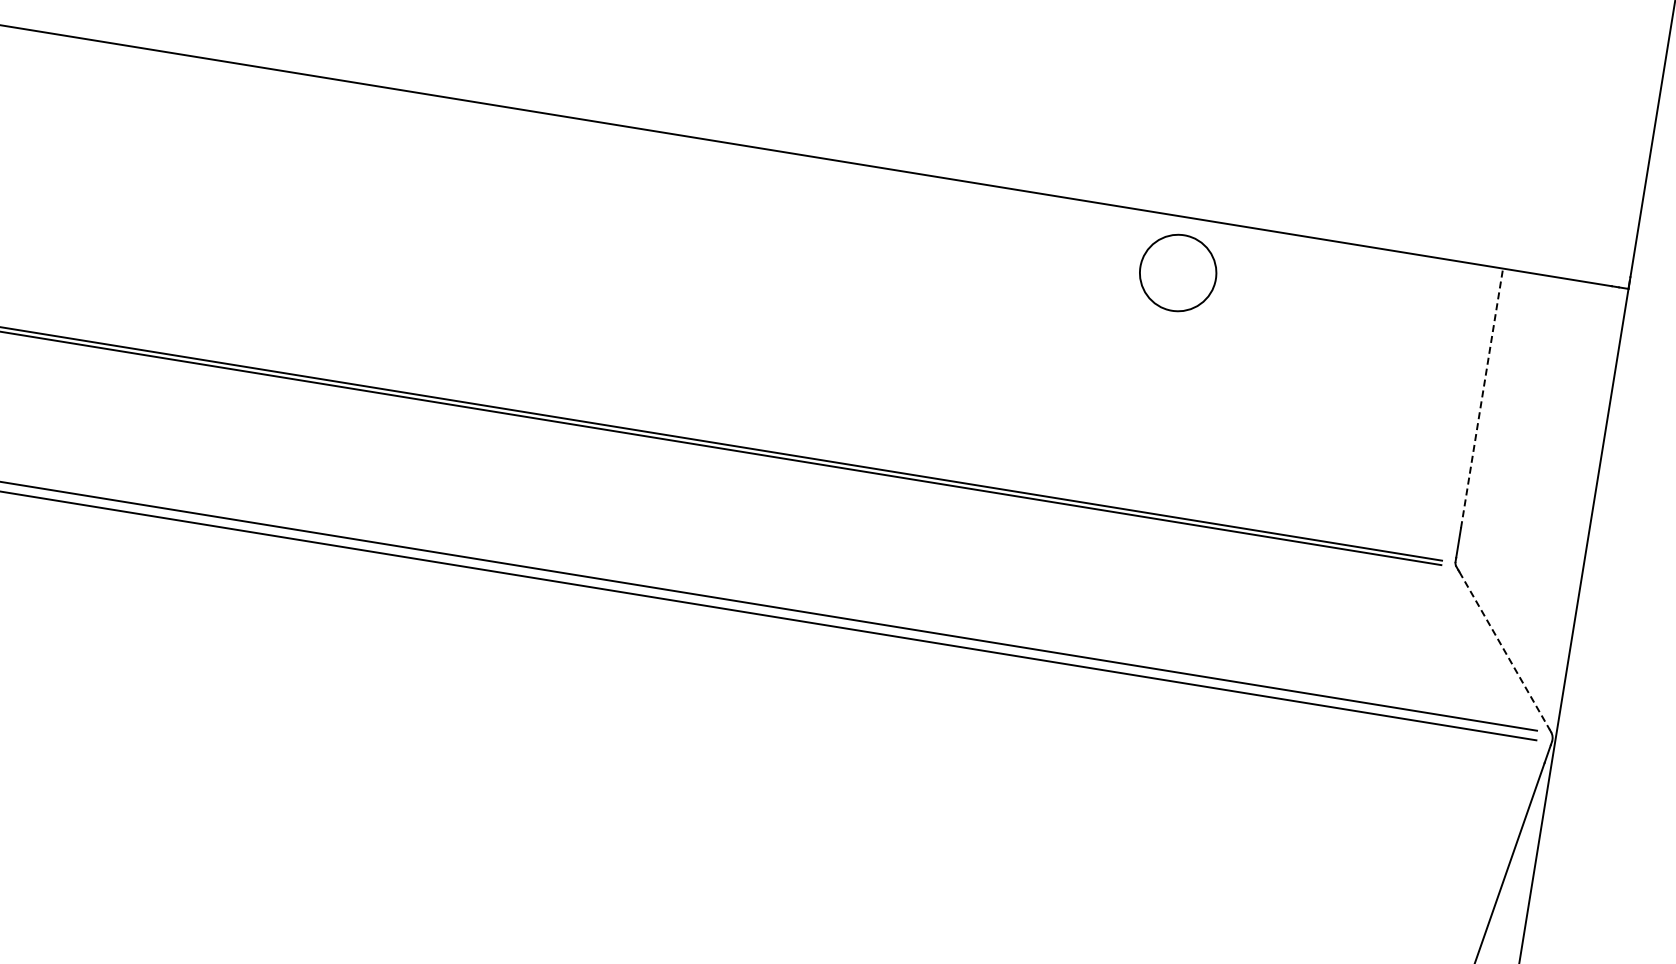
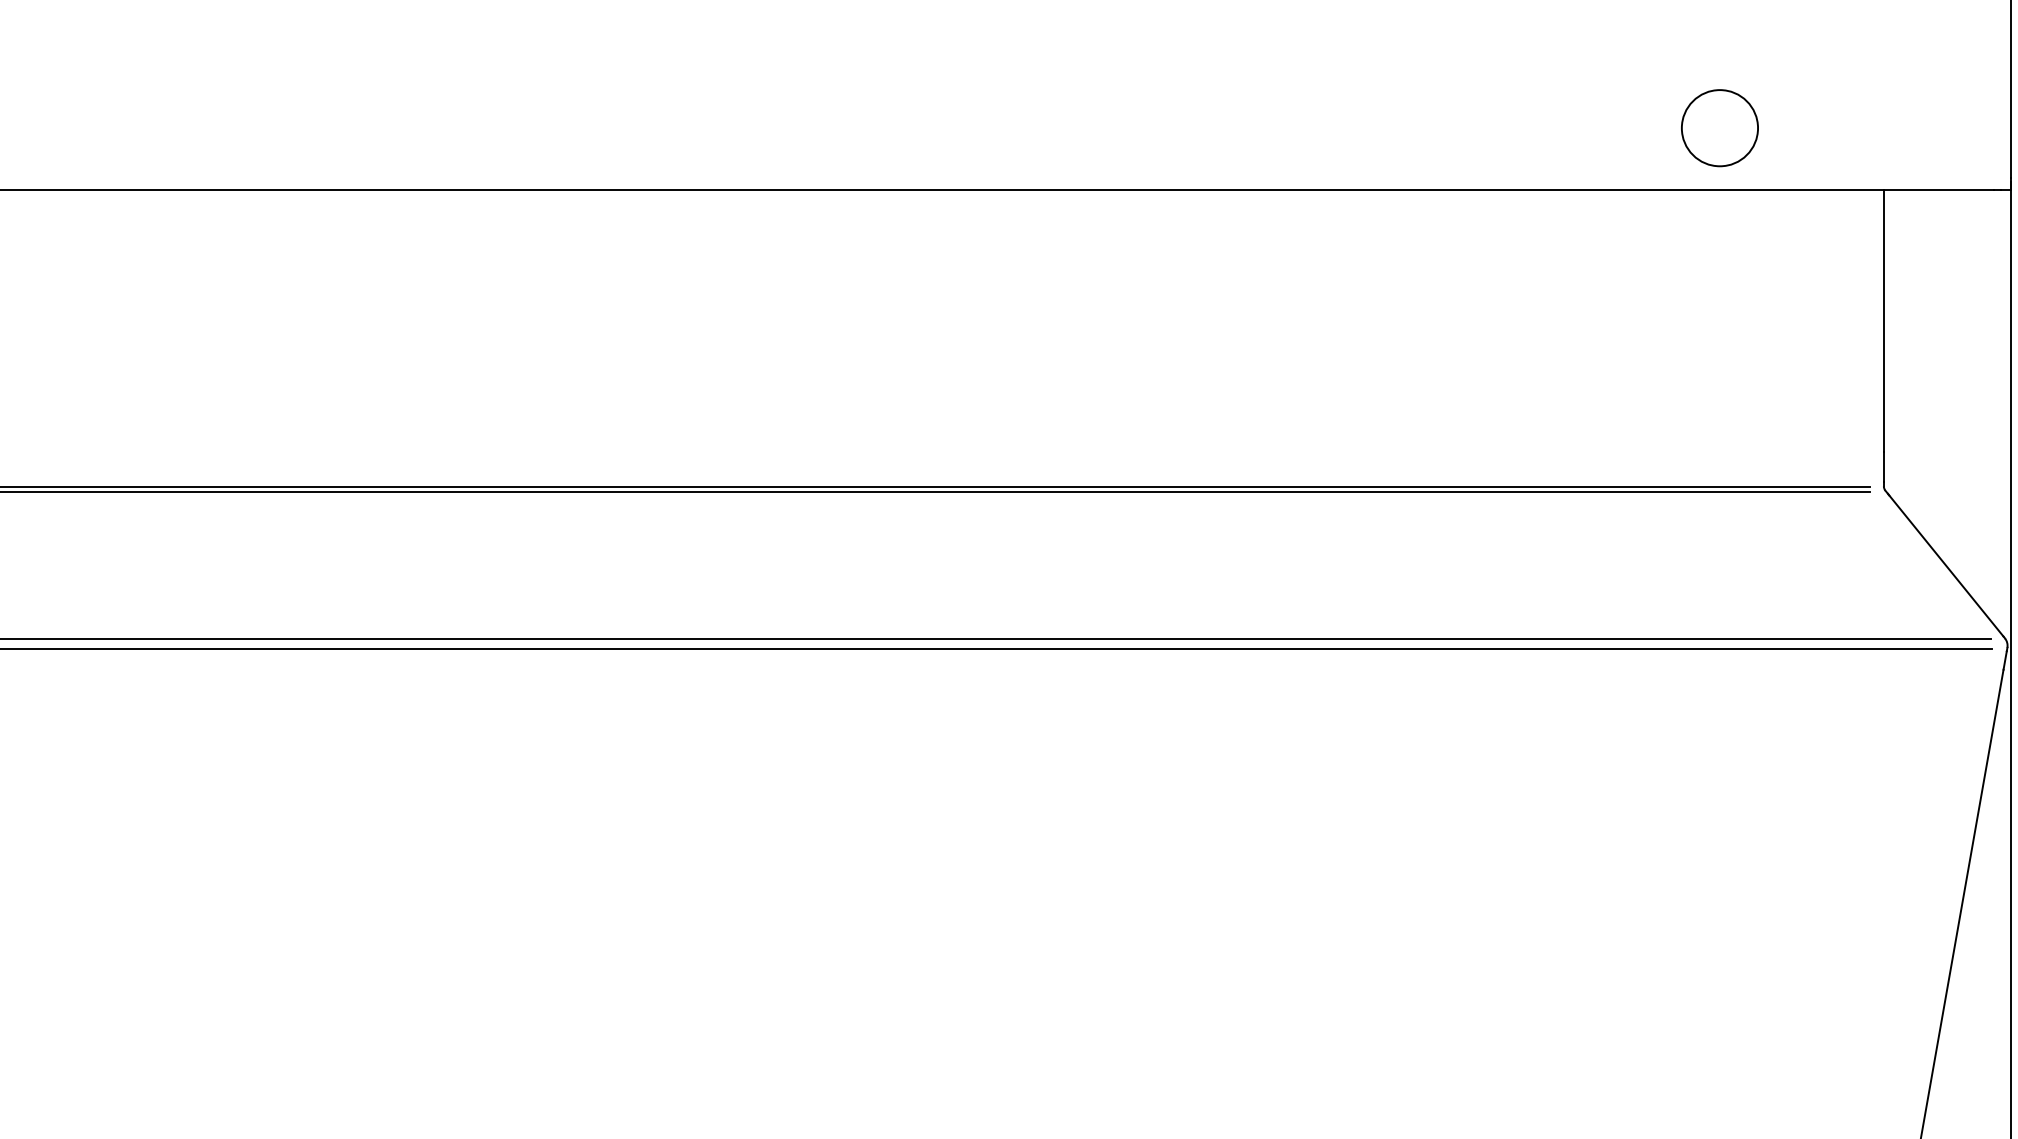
circle: (1177, 273) -> (1719, 128), moved
line: (1481, 397) -> (1883, 320), dashed -> solid
line: (1504, 650) -> (1946, 565), dashed -> solid

